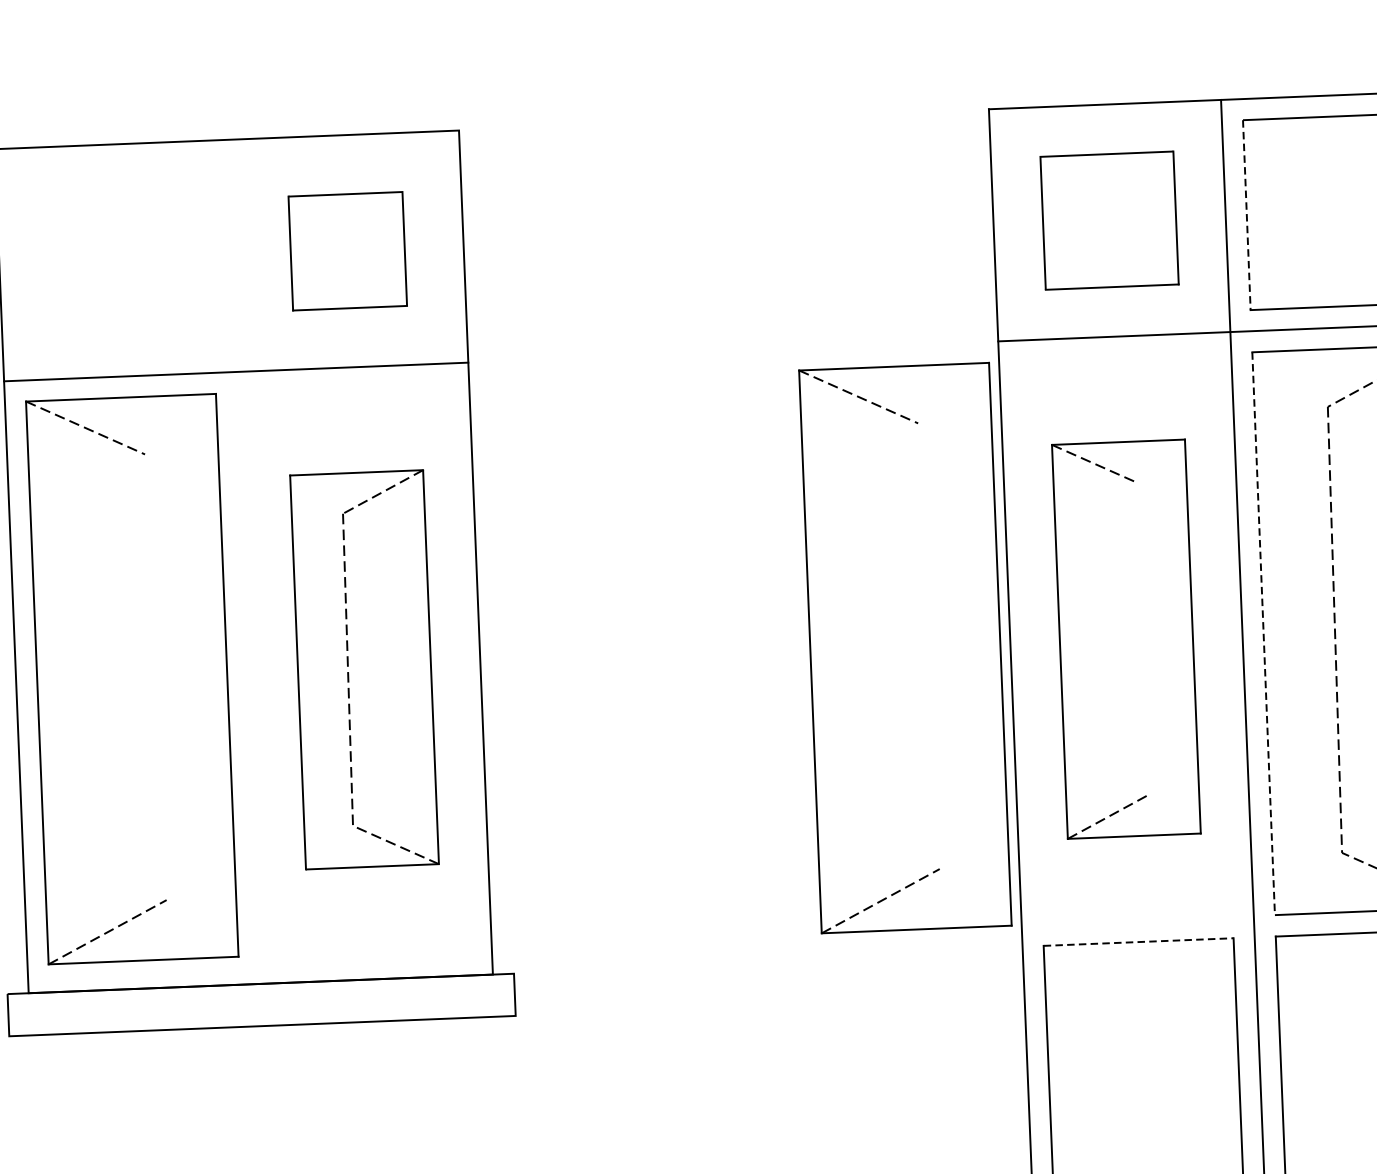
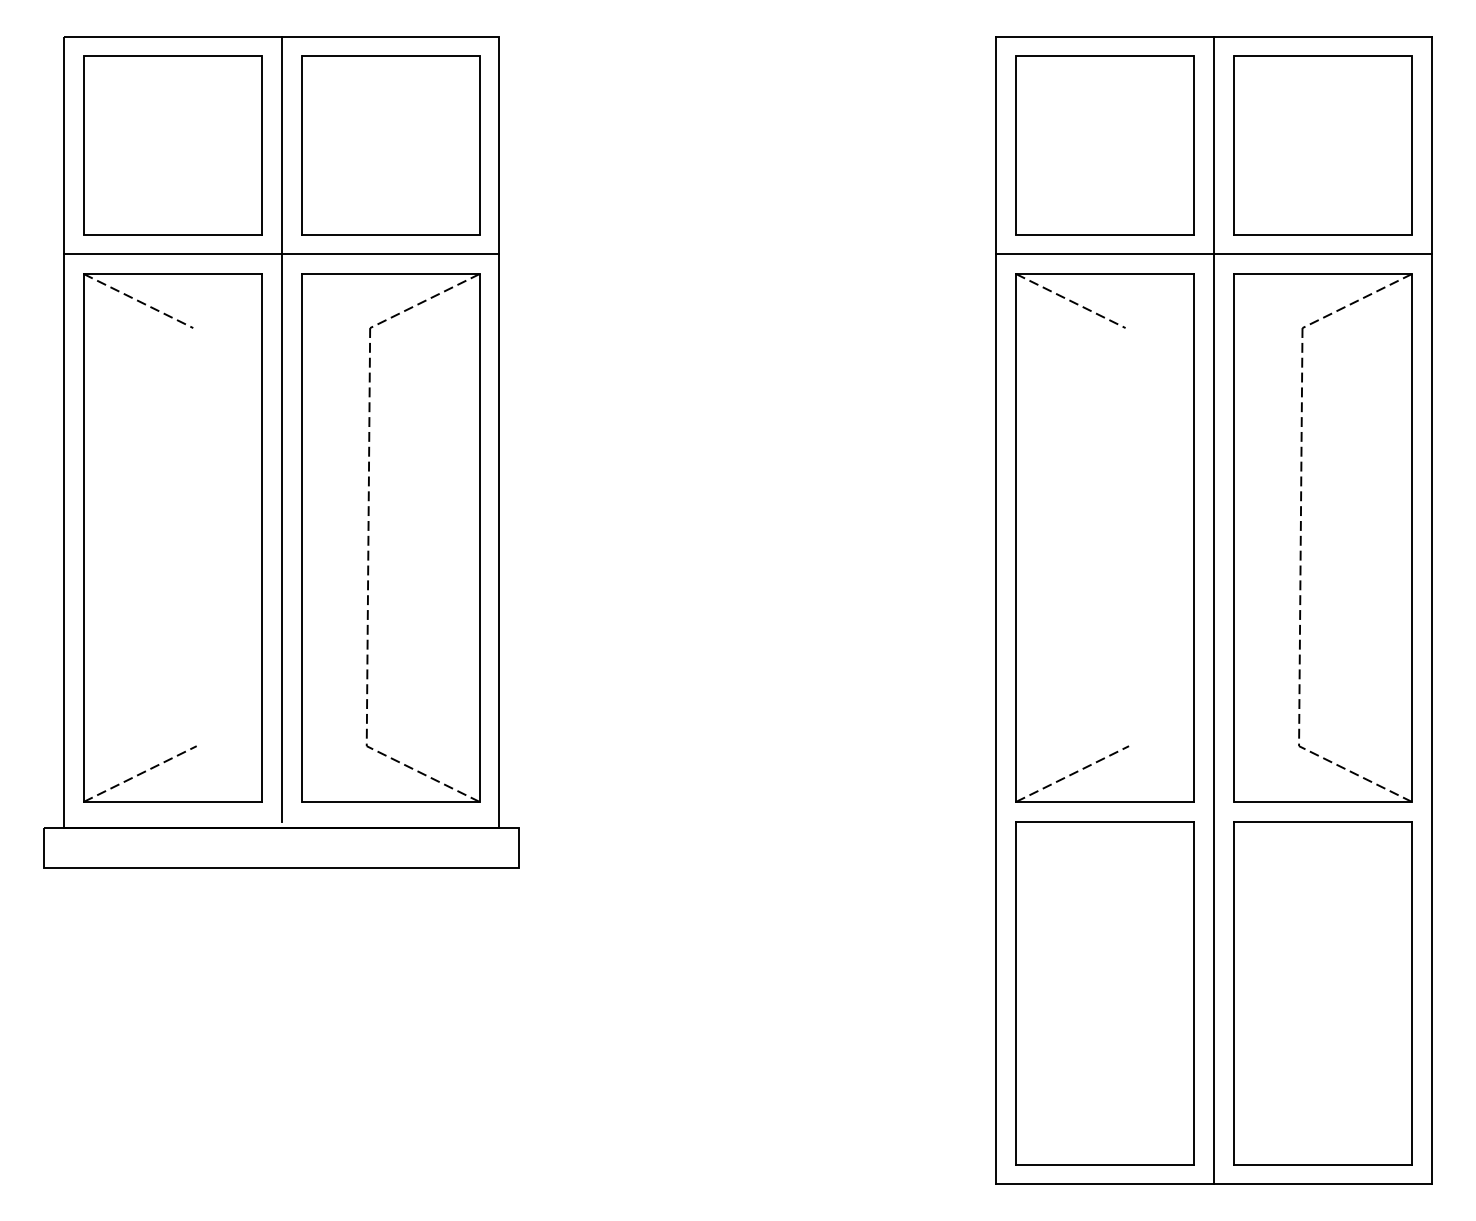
line: (1246, 215) -> (1233, 145), dashed -> solid
part: (1108, 220) -> (1104, 145), size x1.43
part: (347, 251) -> (390, 145), size x1.67
part: (115, 260) -> (172, 145), added
line: (243, 557) -> (281, 428), added
line: (1263, 634) -> (1233, 538), dashed -> solid
part: (1125, 638) -> (1104, 537), size x1.43
part: (904, 647) -> (897, 537), removed
part: (364, 669) -> (390, 537), size x1.43
line: (1138, 942) -> (1105, 822), dashed -> solid

